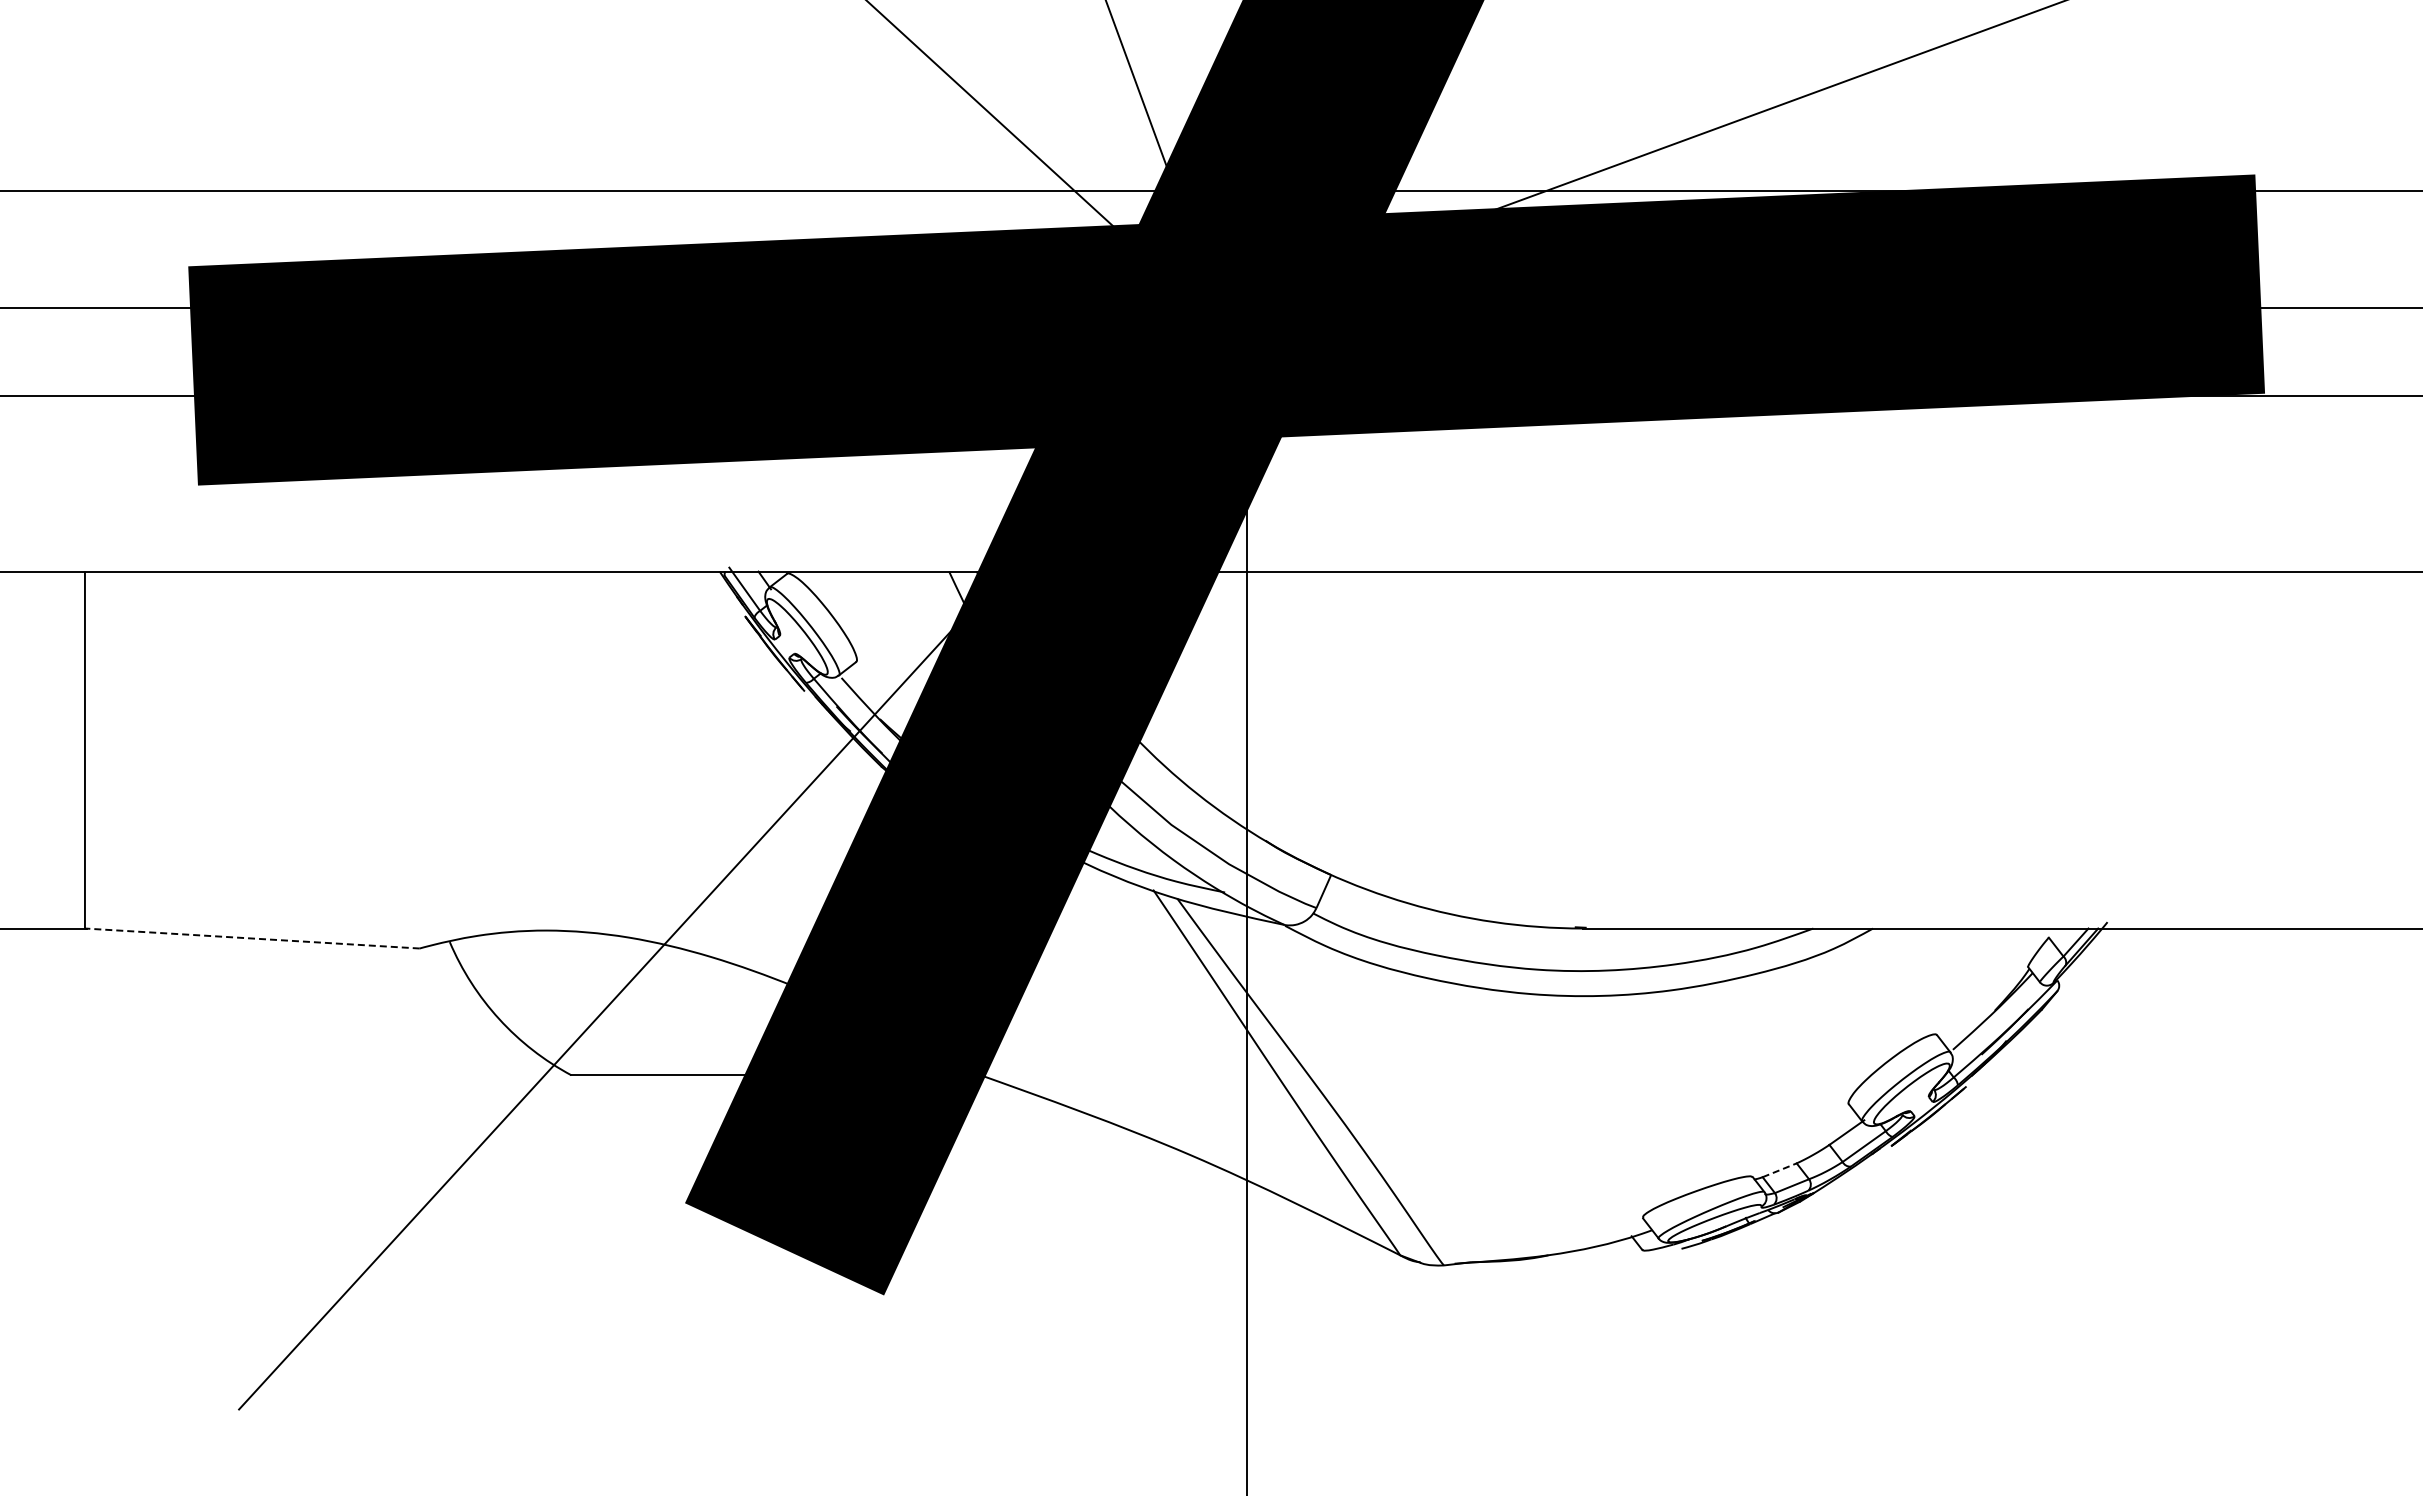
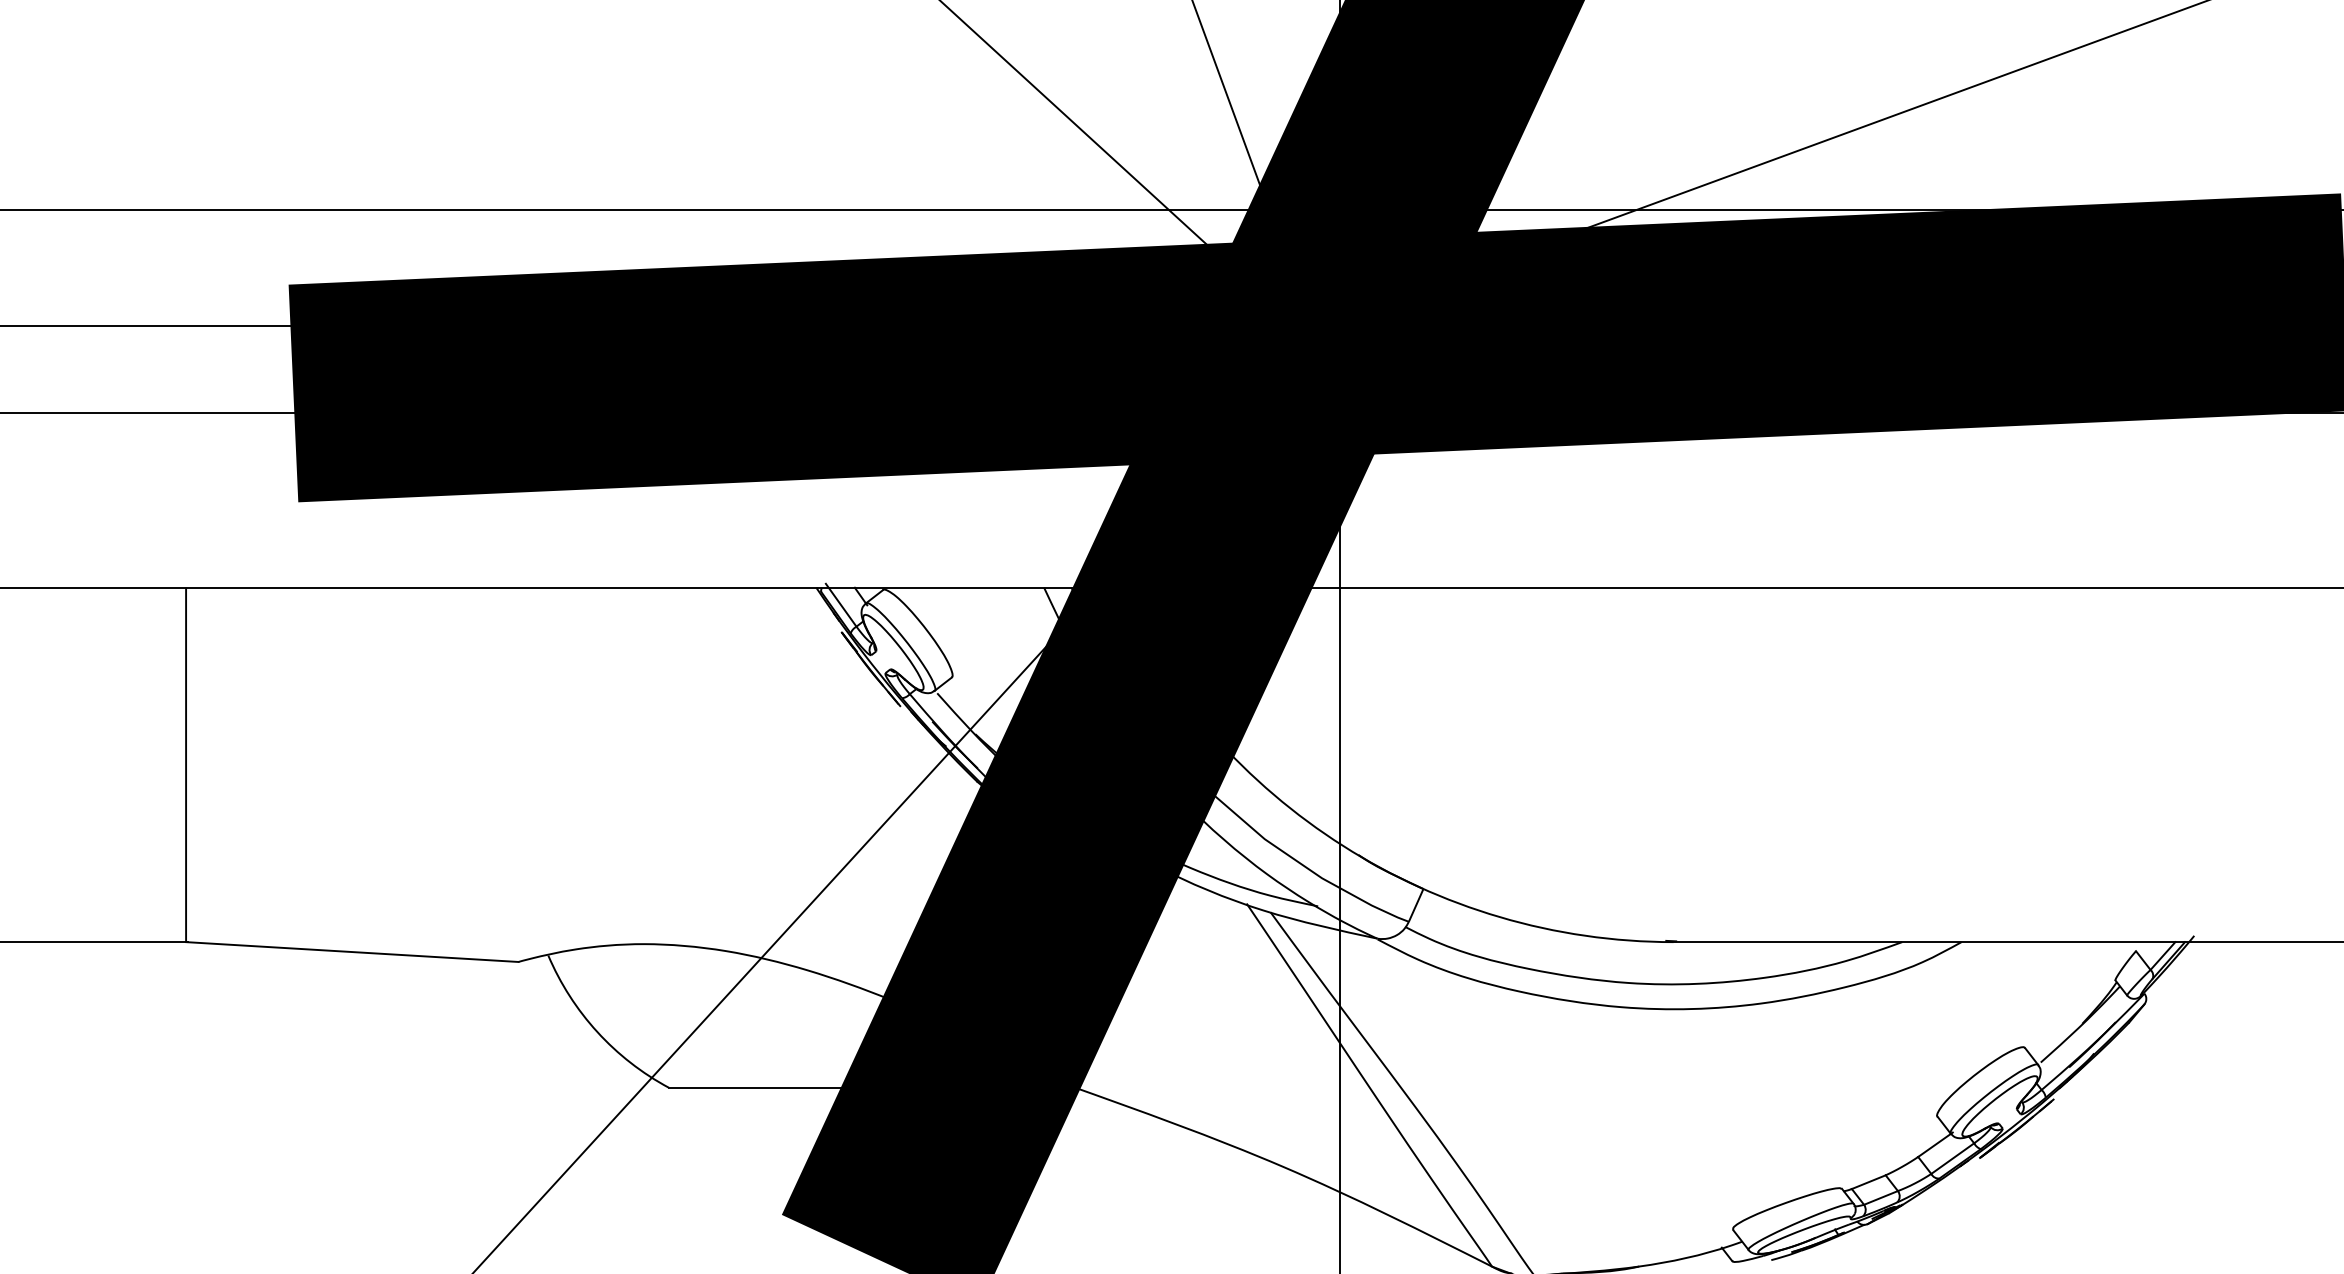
line: (252, 938) -> (352, 952), dashed -> solid
line: (1780, 1170) -> (1869, 1182), dashed -> solid

